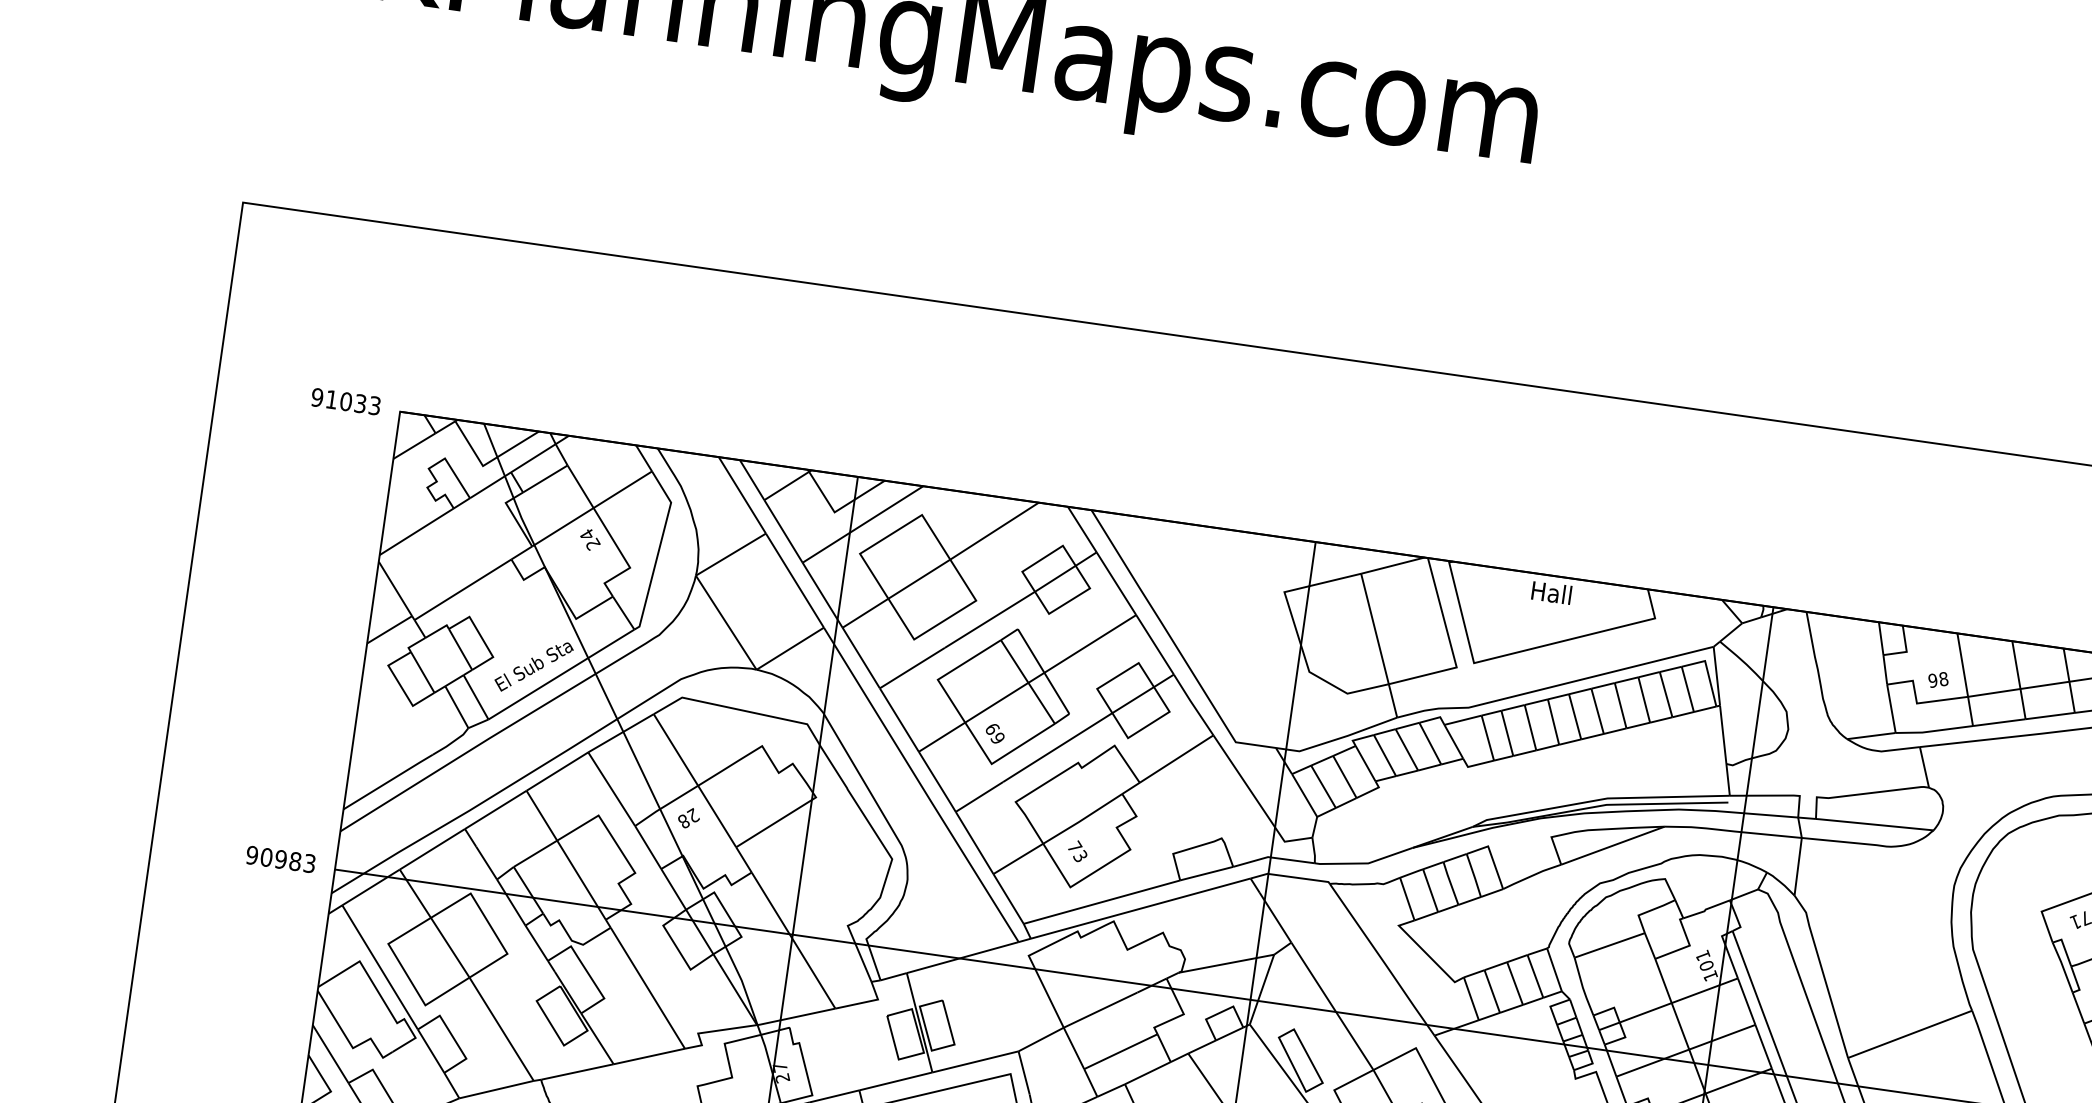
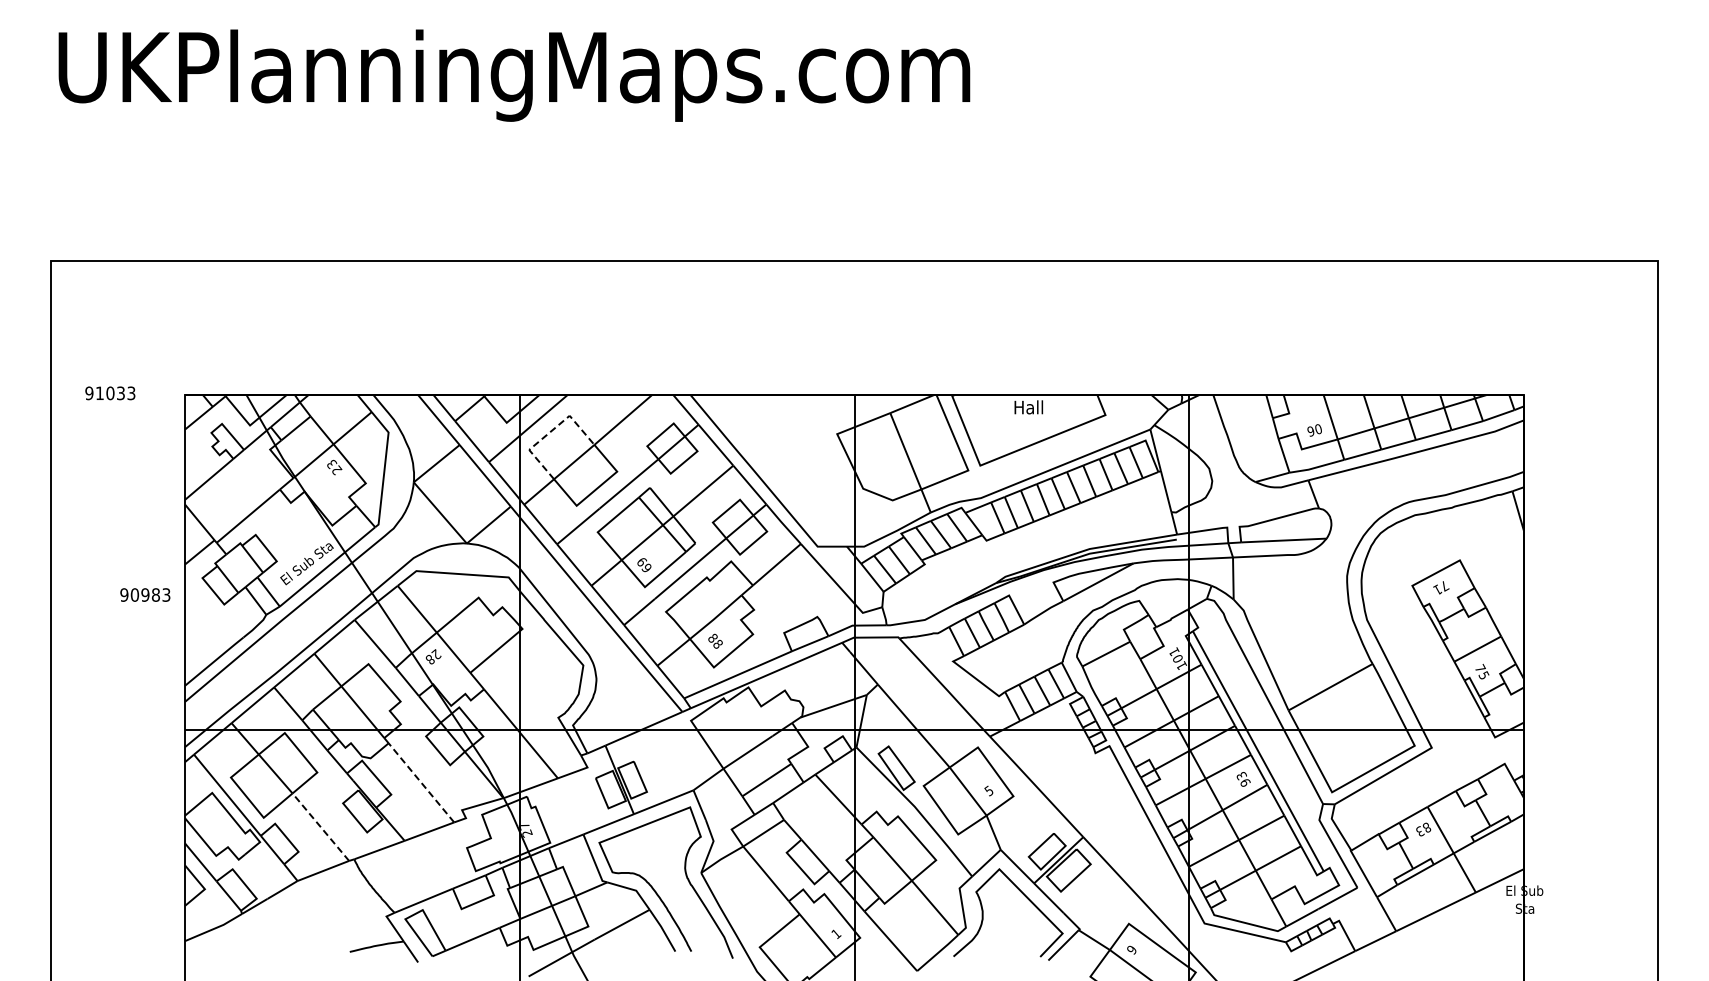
text: (346, 401) -> (110, 393), moved
line: (891, 533) -> (549, 432), solid -> dashed
text: (588, 535) -> (332, 464), 24 -> 23
text: (1943, 679) -> (1318, 429), 98 -> 90
text: (1077, 850) -> (715, 640), 73 -> 88
text: (281, 858) -> (145, 594), moved
line: (648, 987) -> (421, 782), solid -> dashed
line: (501, 1028) -> (320, 826), solid -> dashed

